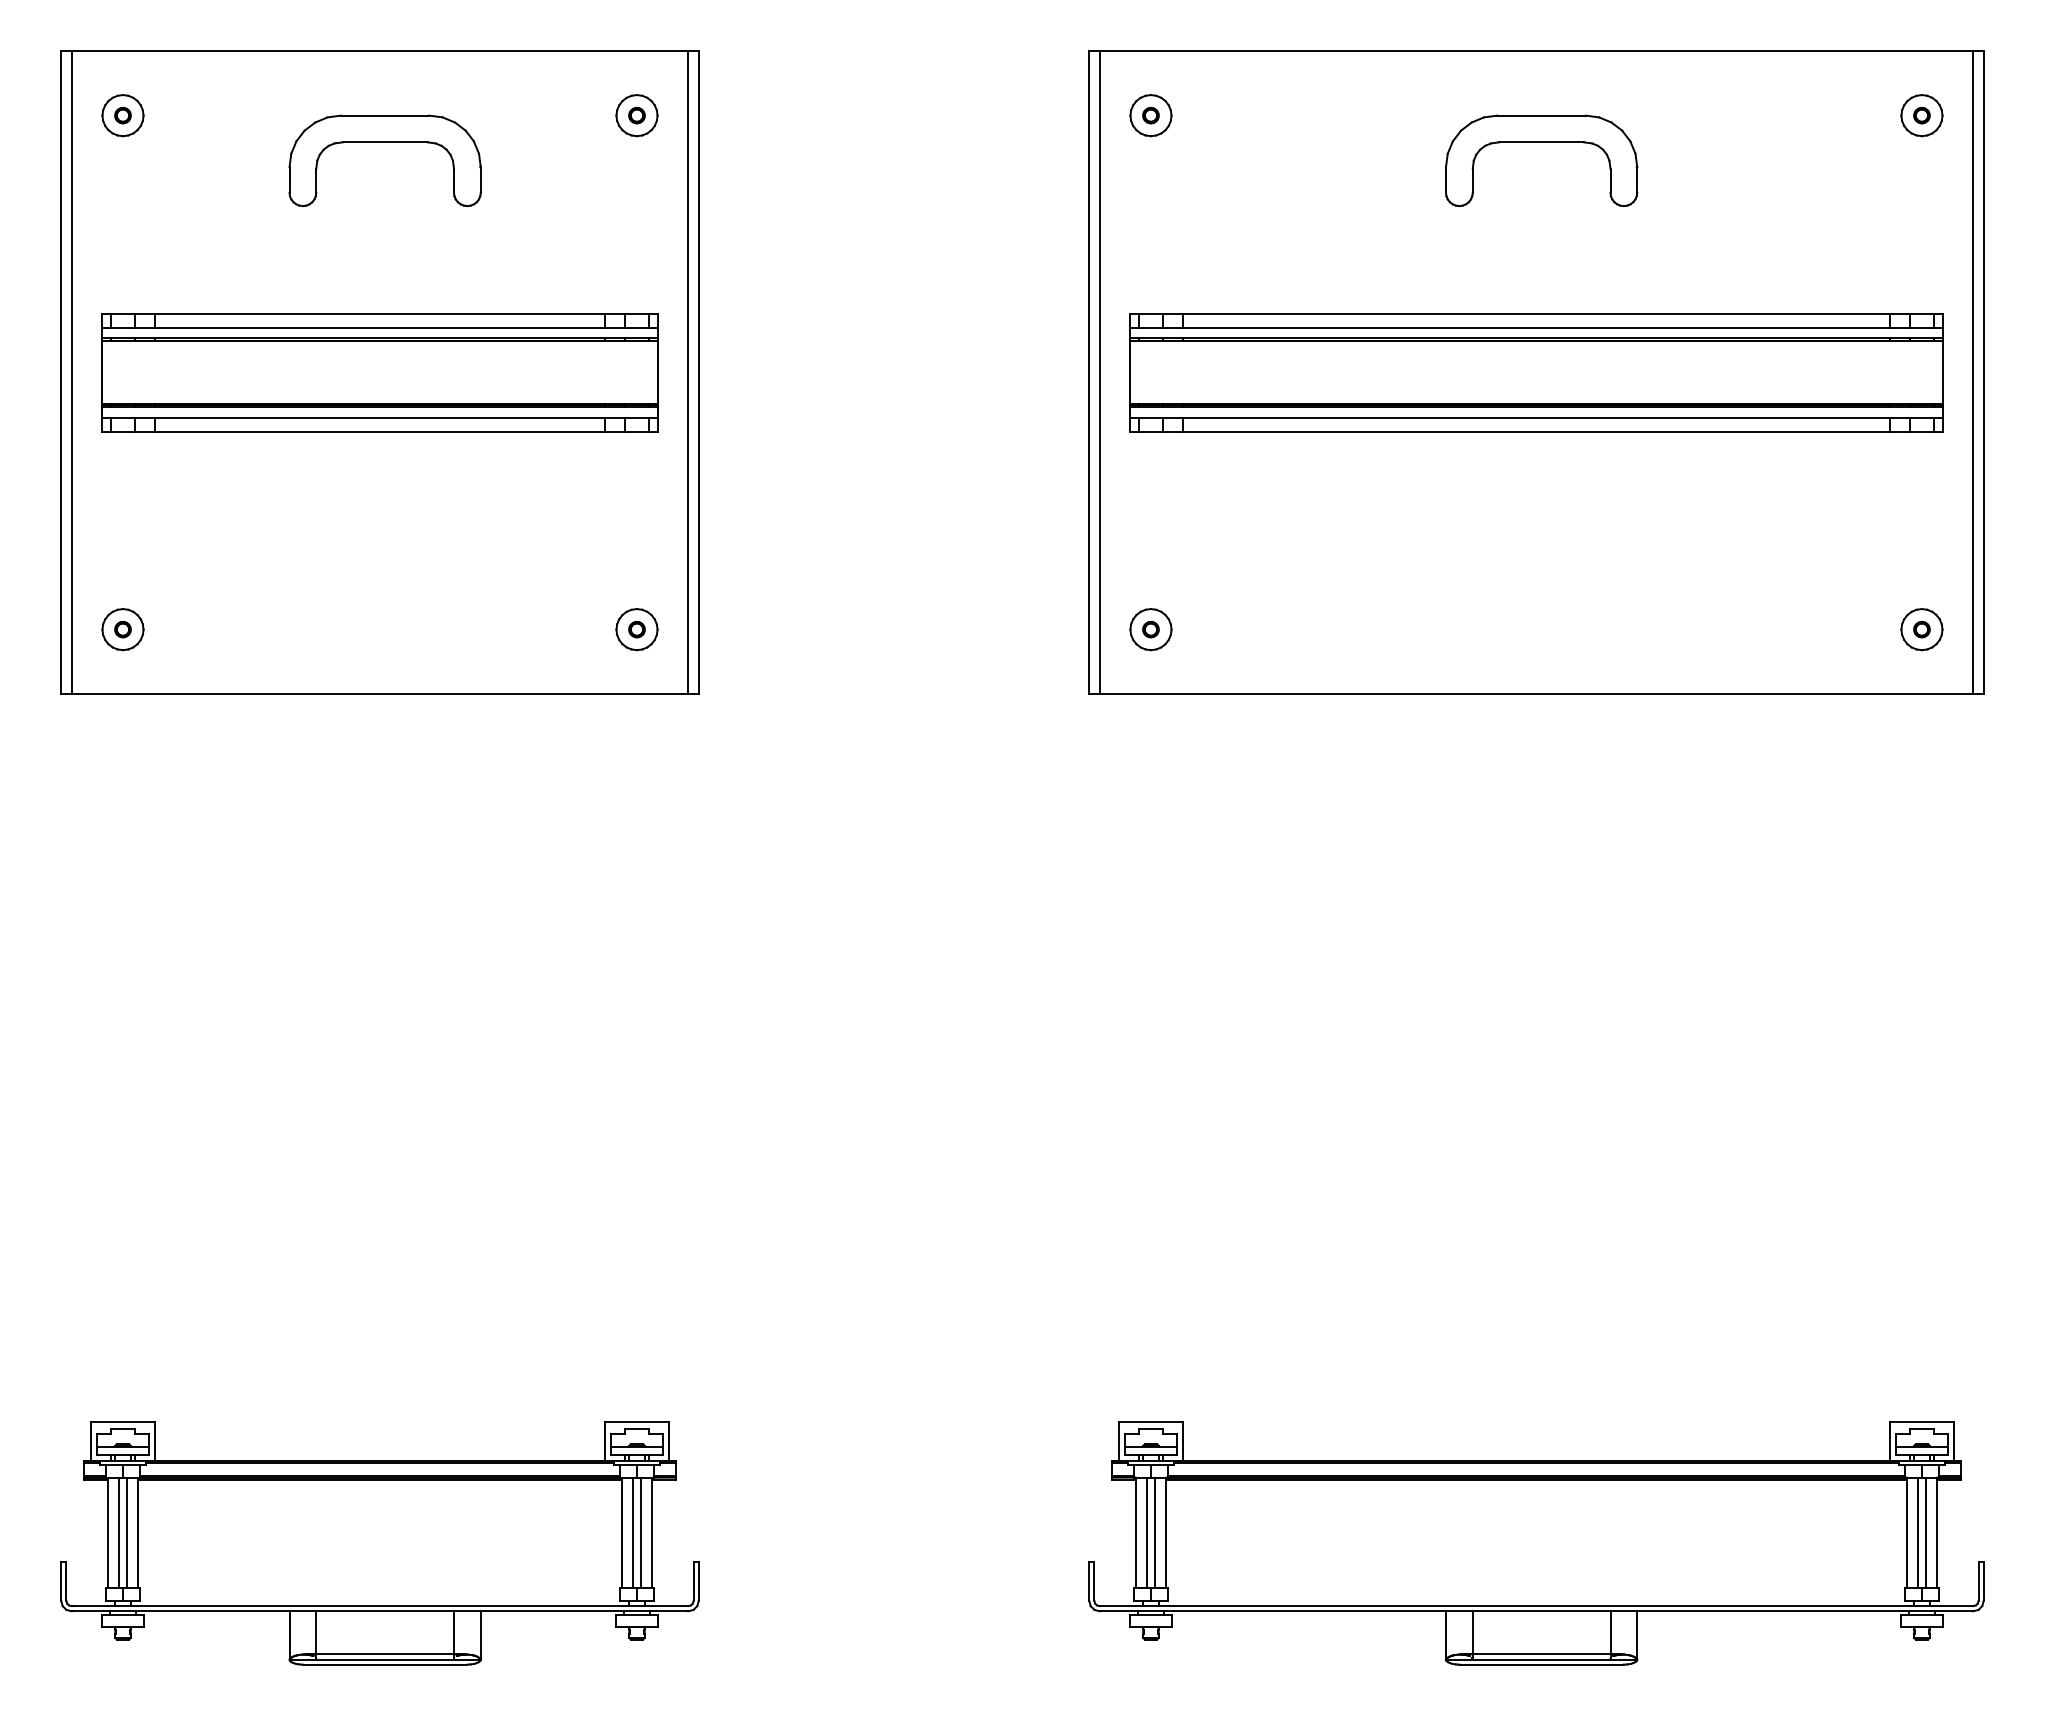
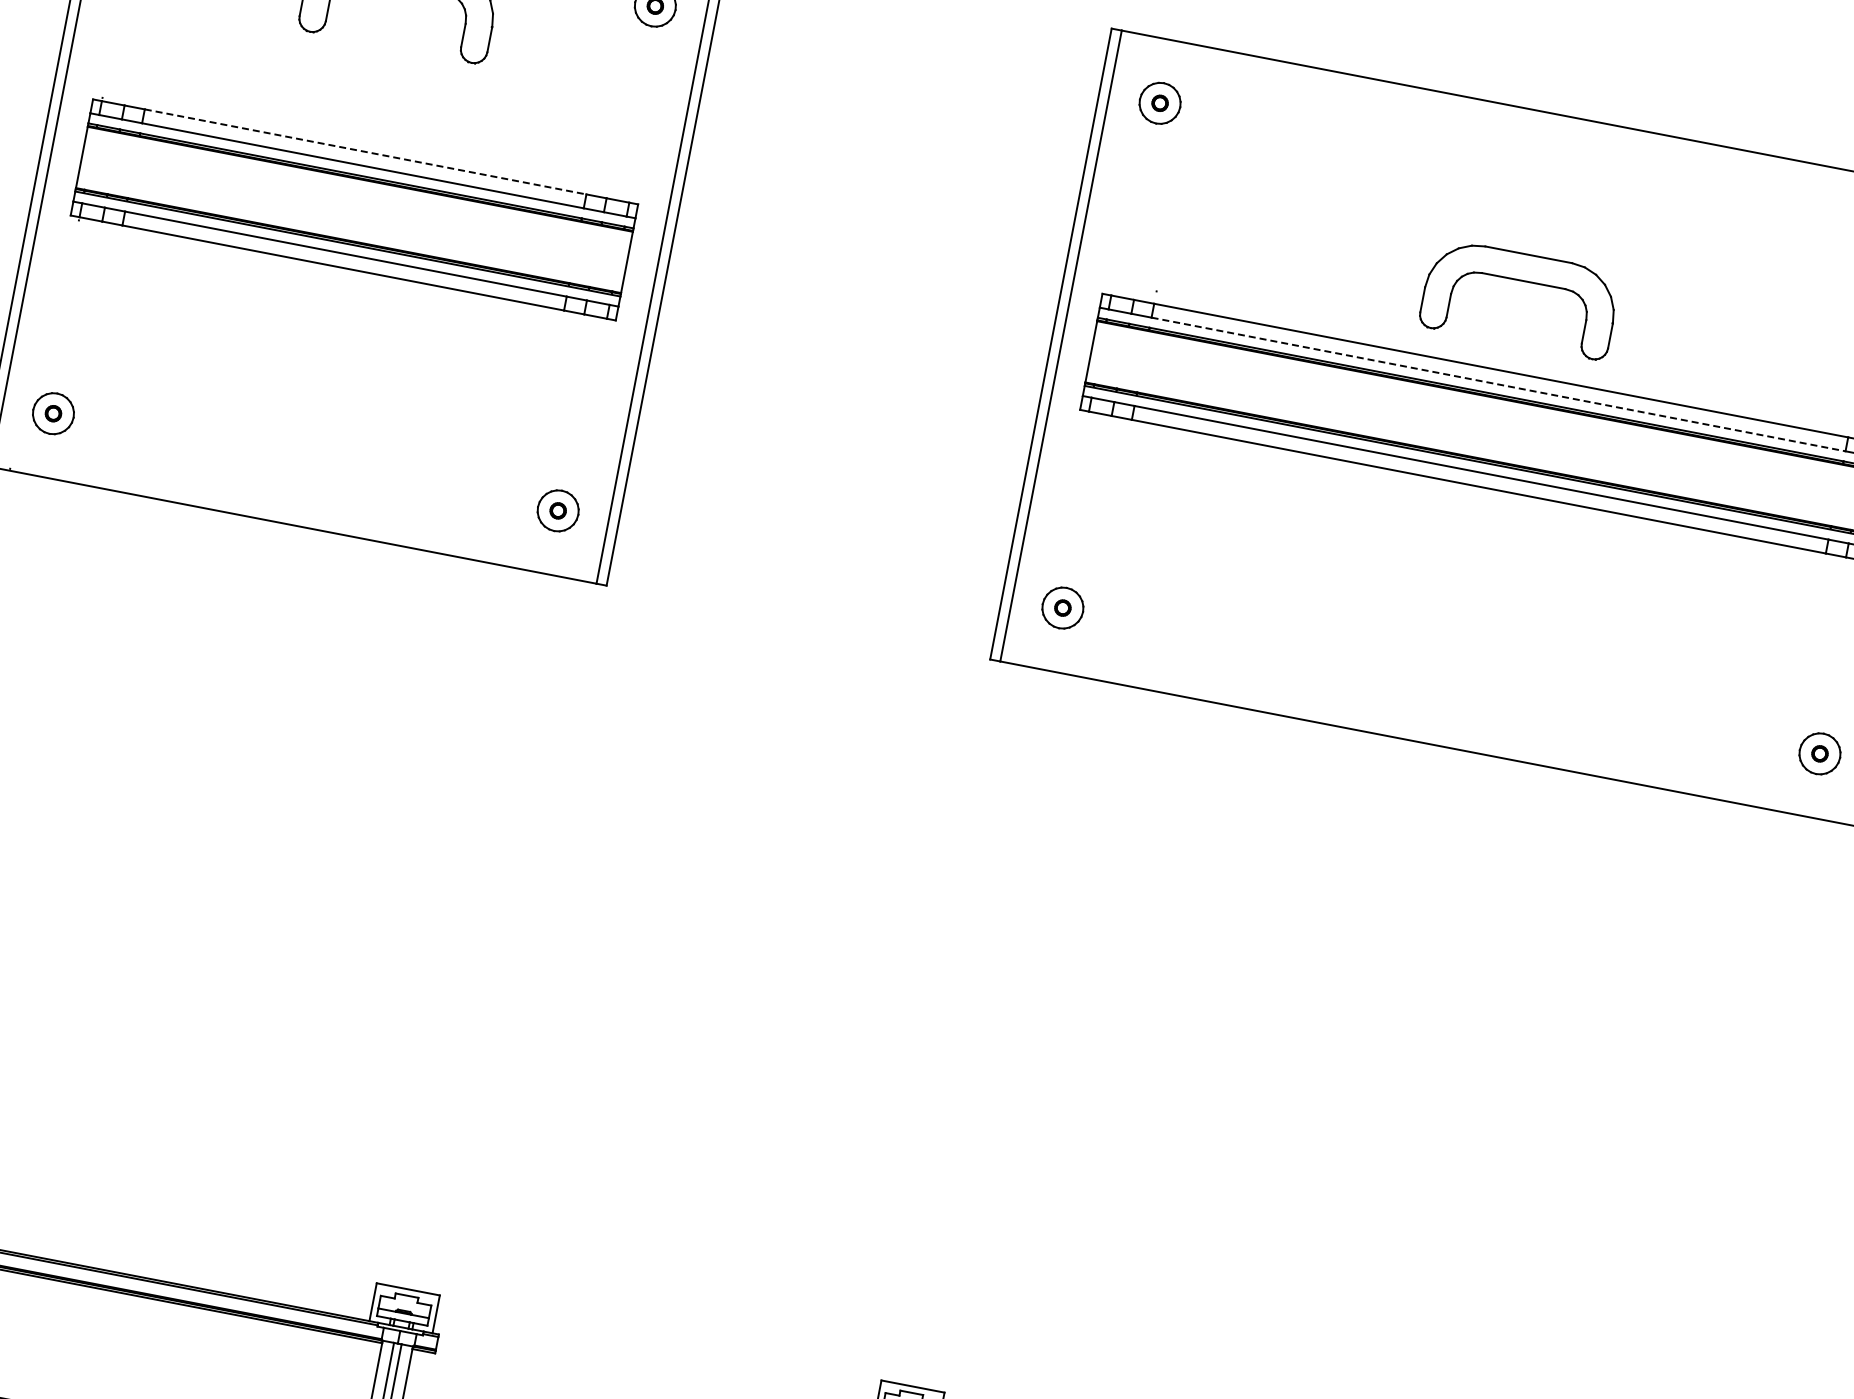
part: (1541, 142) -> (1523, 281), moved
line: (380, 313) -> (366, 151), solid -> dashed
line: (1536, 327) -> (1498, 384), solid -> dashed

